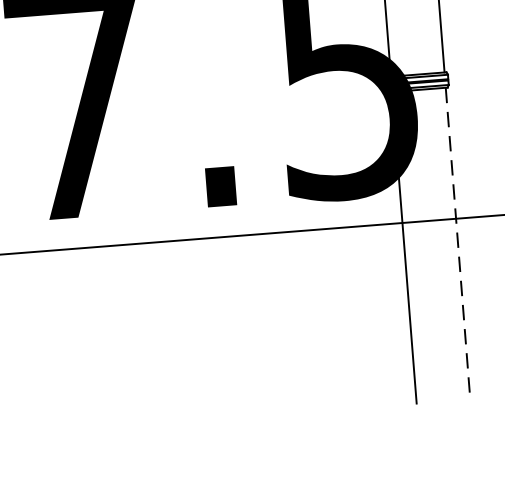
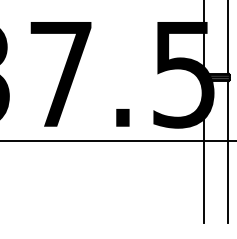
line: (458, 244) -> (228, 152), dashed -> solid

